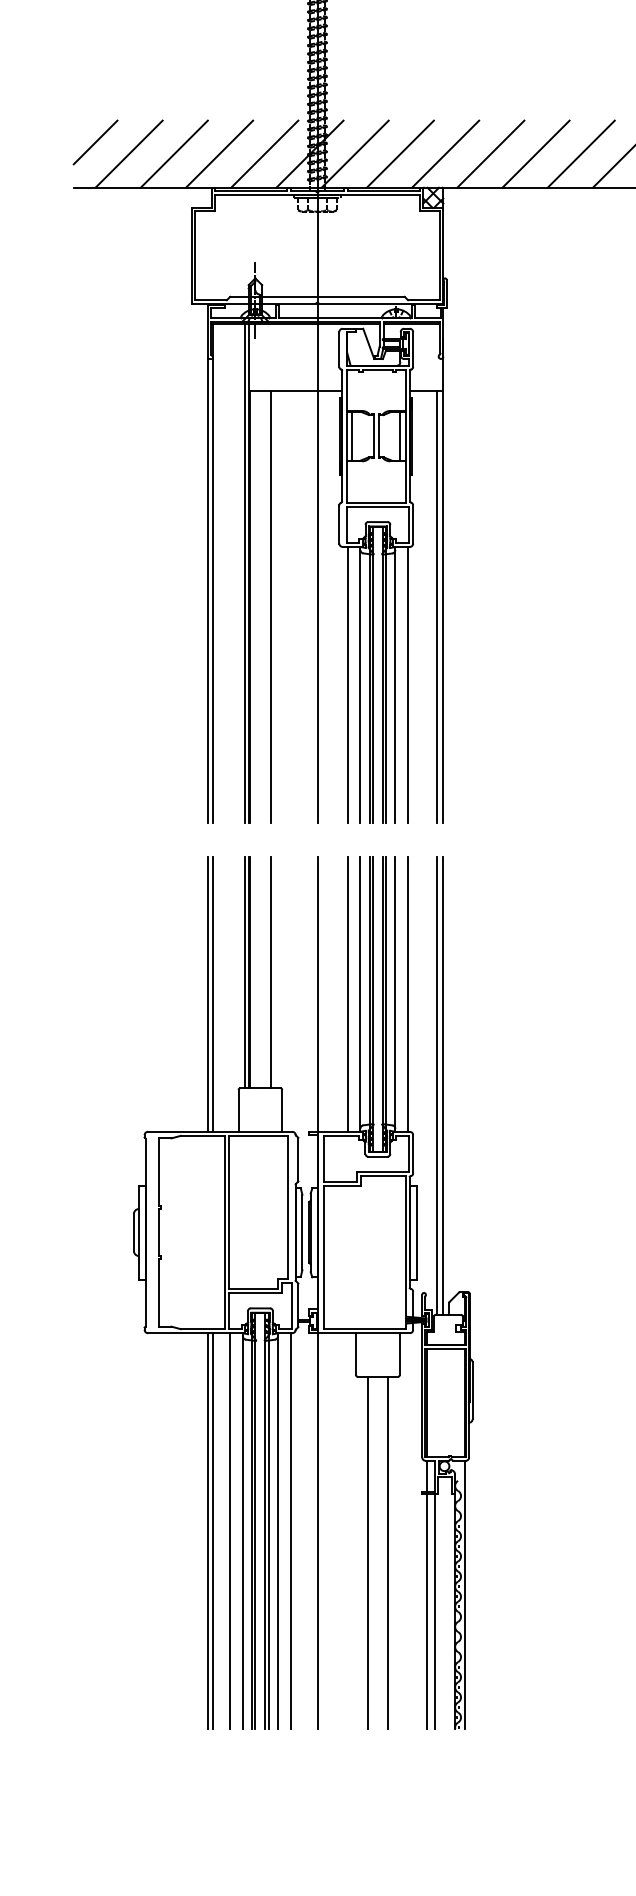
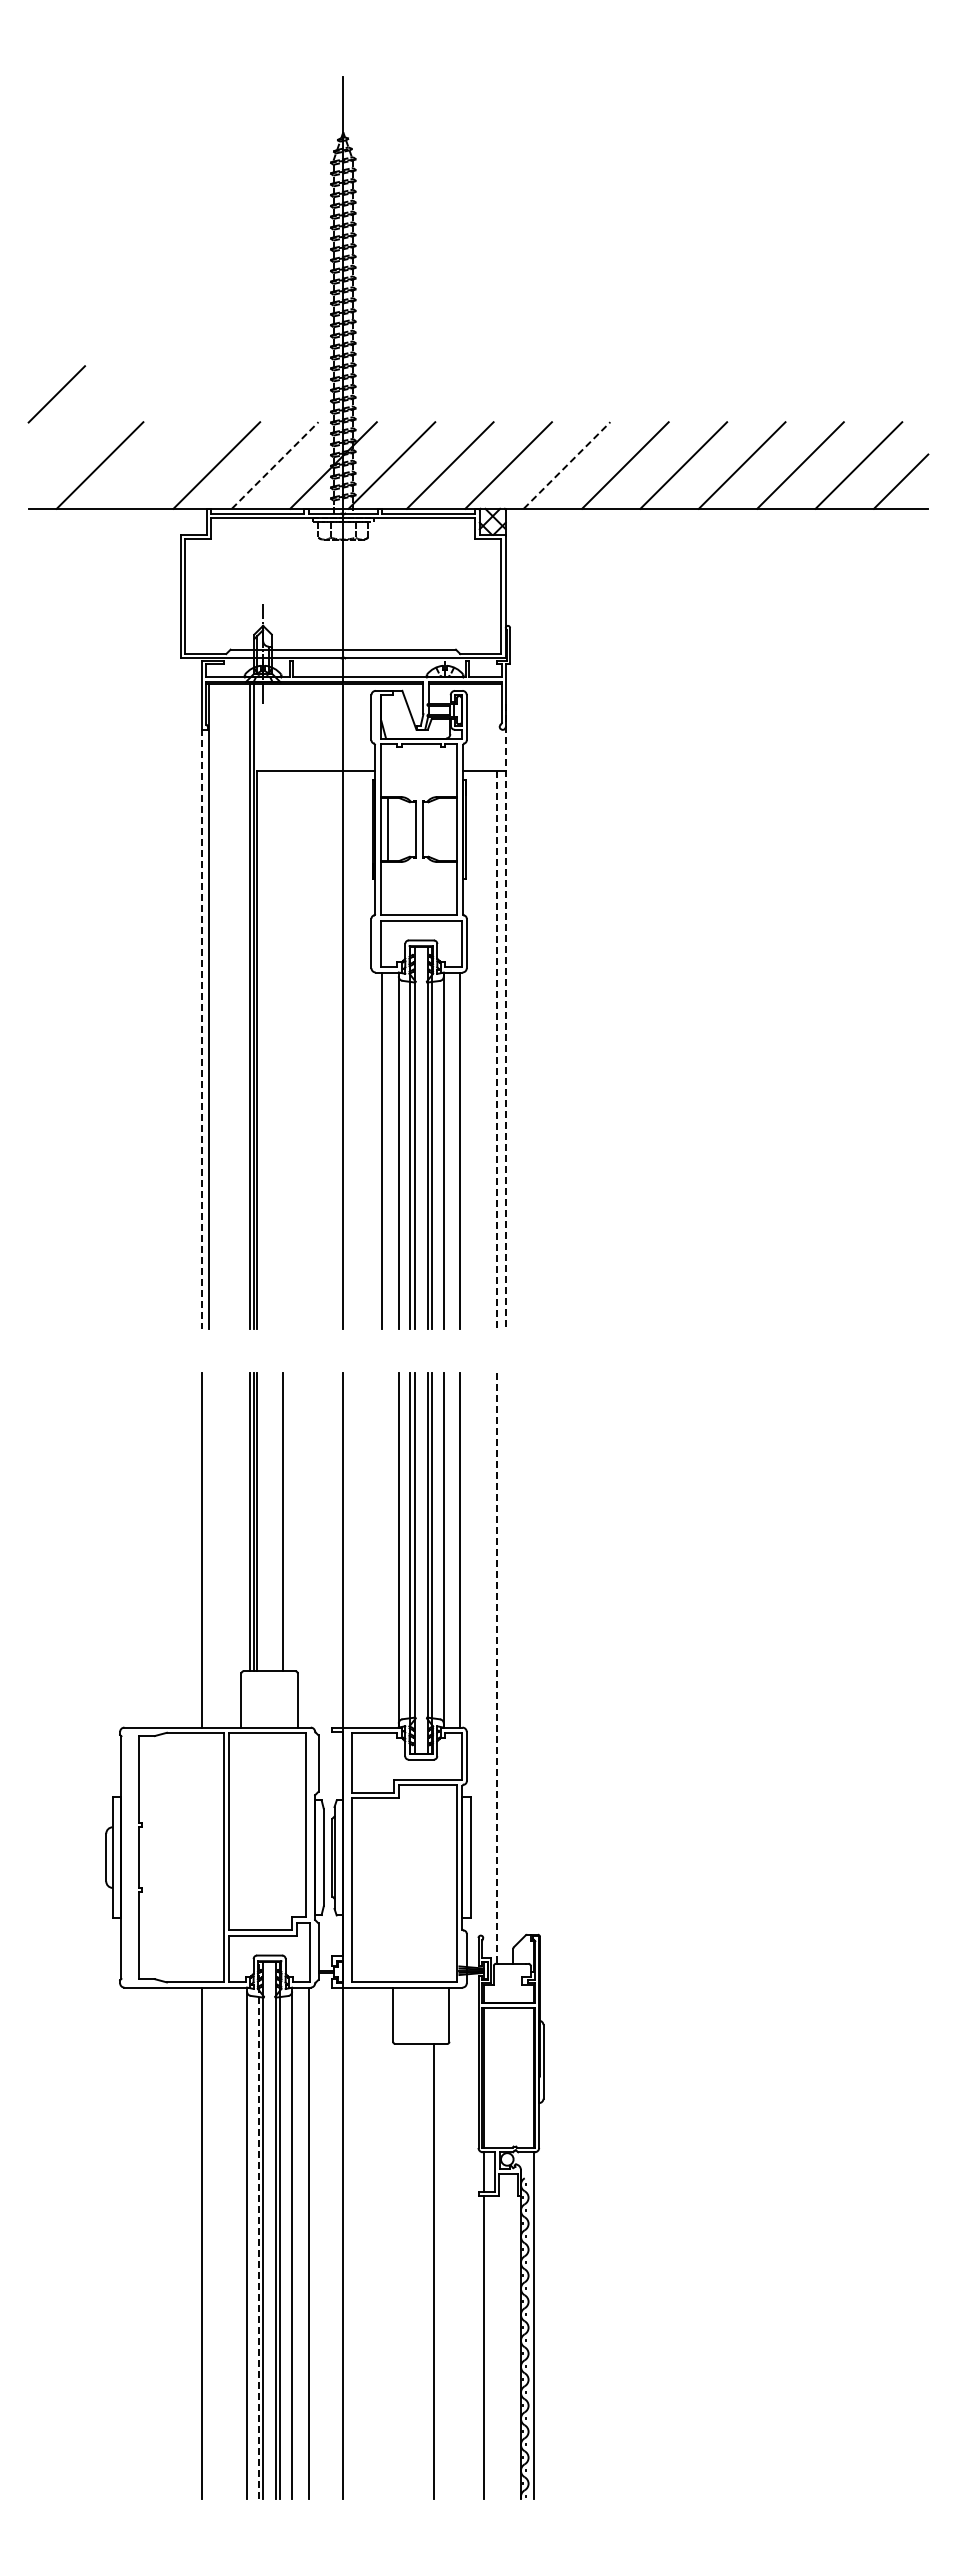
line: (95, 142) -> (56, 394), moved
line: (174, 154) -> (158, 465), removed
line: (264, 154) -> (275, 465), solid -> dashed
line: (491, 154) -> (567, 465), solid -> dashed
line: (400, 436) -> (450, 829), removed
line: (443, 581) -> (505, 1016), solid -> dashed
line: (208, 591) -> (202, 1029), solid -> dashed
line: (270, 607) -> (282, 1050), removed
line: (436, 607) -> (497, 1050), solid -> dashed
line: (213, 993) -> (208, 1549), removed
line: (347, 993) -> (382, 1549), removed
line: (443, 1085) -> (505, 1667), removed
line: (436, 1086) -> (497, 1668), solid -> dashed
line: (251, 1521) -> (258, 2230), solid -> dashed
line: (213, 1530) -> (208, 2242), removed
line: (230, 1530) -> (230, 2242), removed
line: (368, 1552) -> (408, 2270), removed
line: (435, 1611) -> (495, 2346), removed

